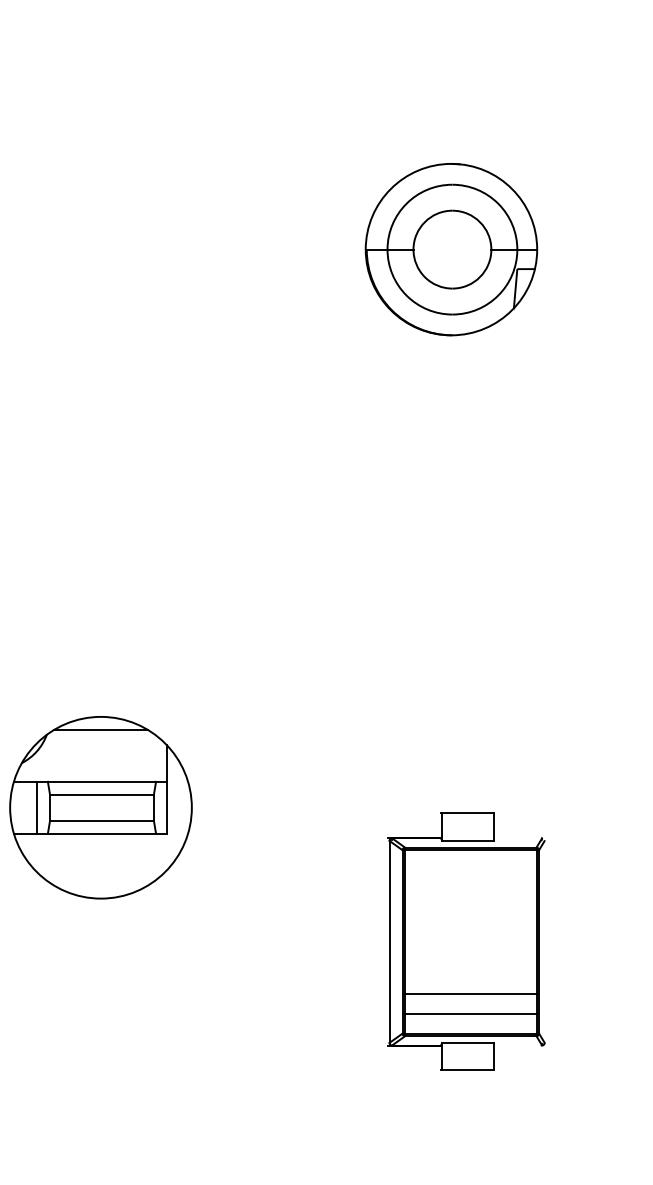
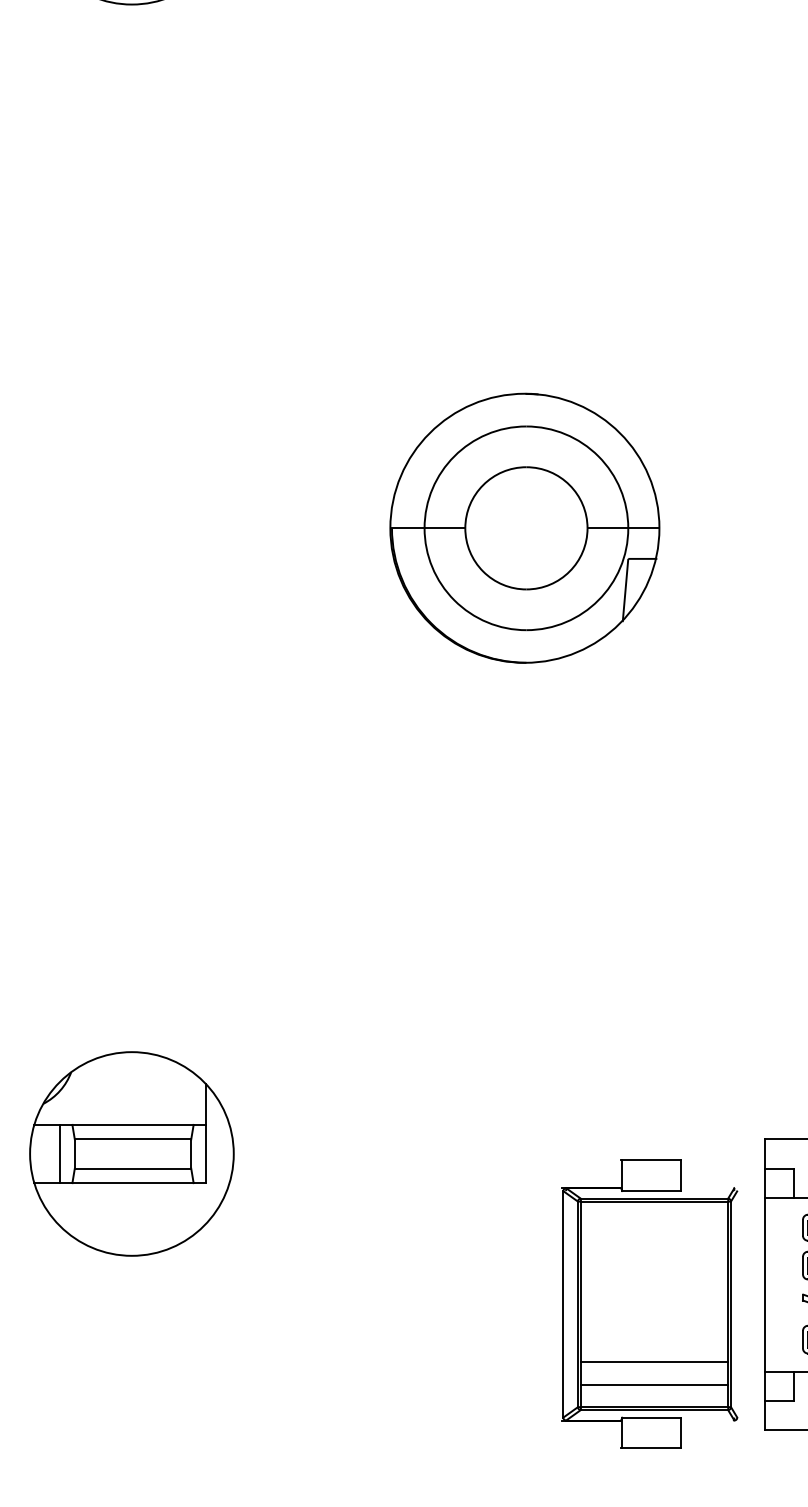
part: (451, 249) -> (524, 528), size x1.4
line: (100, 729) -> (131, 1066), removed
part: (466, 941) -> (649, 1303), moved

